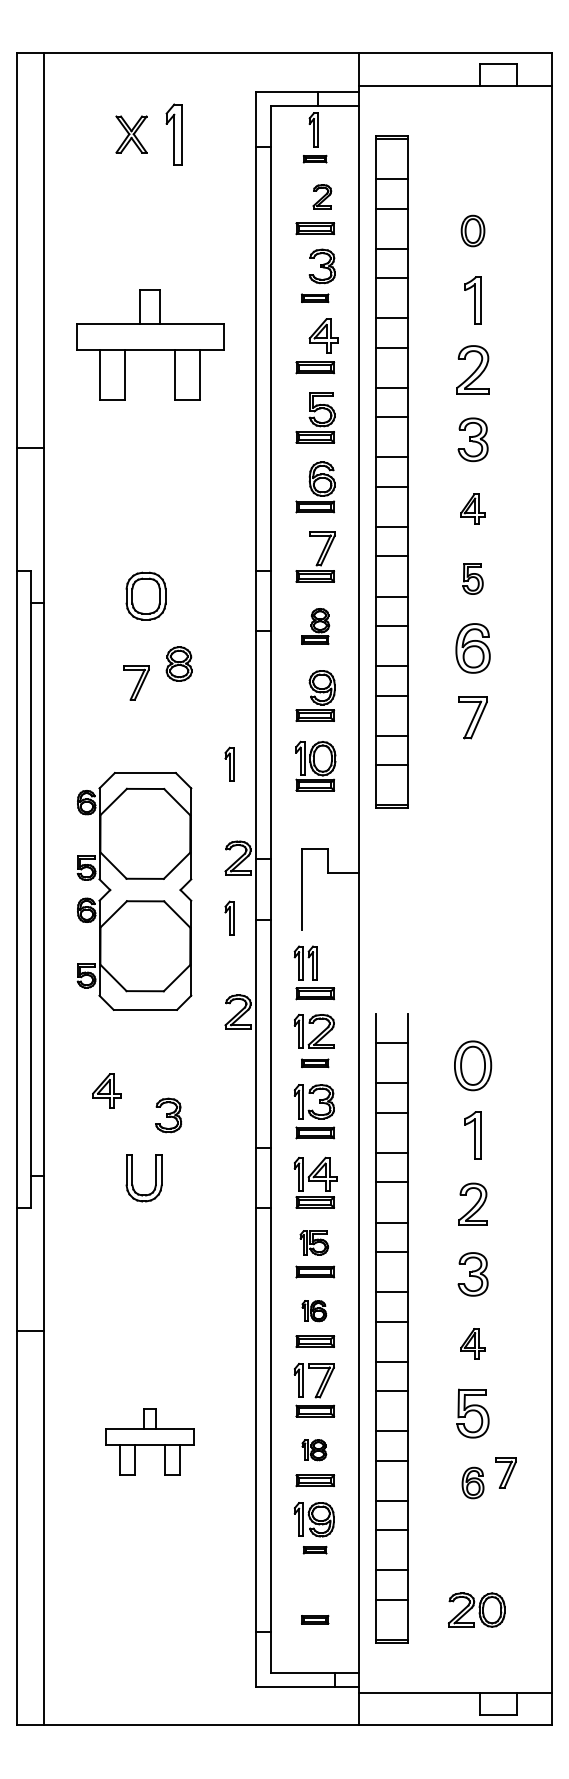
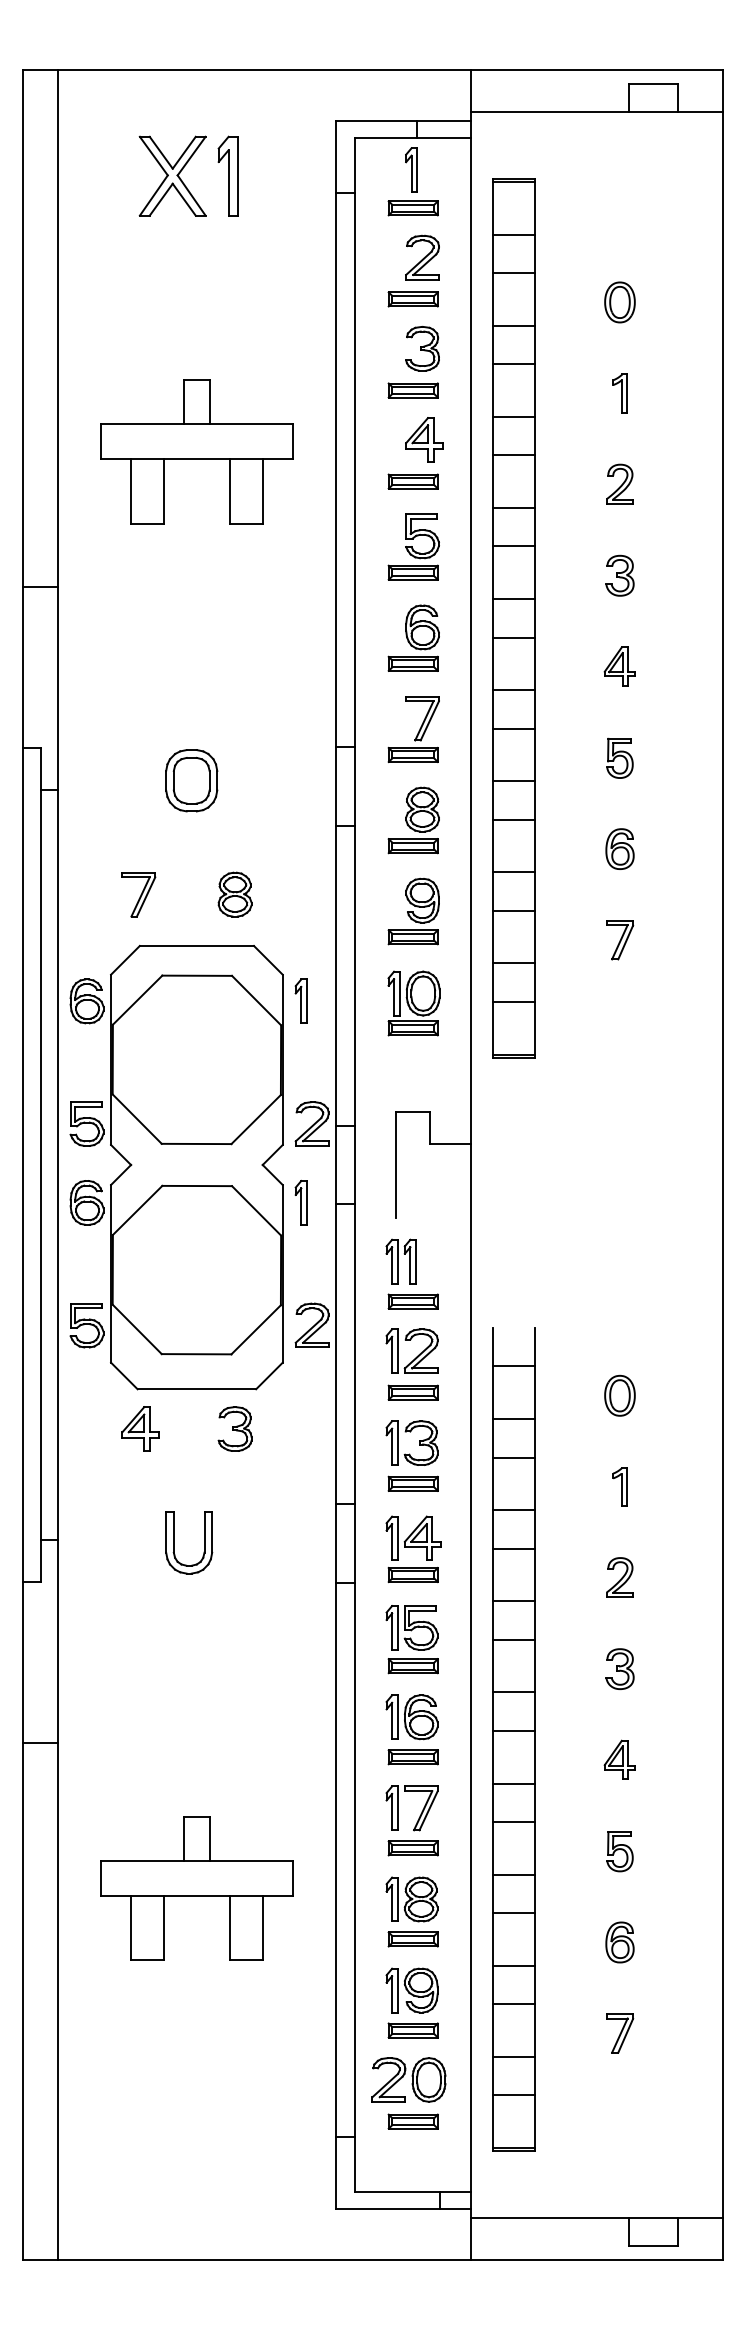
part: (131, 134) -> (172, 175), size x1.67
part: (314, 159) -> (412, 208), size x1.67
part: (322, 196) -> (422, 257), size x1.43
part: (314, 298) -> (412, 390), size x1.43
part: (472, 300) -> (619, 393), size x0.62
part: (472, 369) -> (619, 483), size x0.62
part: (472, 439) -> (619, 575), size x0.71
part: (315, 626) -> (413, 820), size x1.43
part: (472, 647) -> (619, 848), size x0.62
part: (178, 663) -> (234, 894), moved
part: (136, 683) -> (138, 894), moved
part: (473, 718) -> (620, 940), size x0.71
part: (134, 891) -> (176, 1167), size x1.43
part: (314, 1063) -> (412, 1392), size x1.43
part: (472, 1065) -> (619, 1395), size x0.62
part: (168, 1115) -> (234, 1428), moved
part: (472, 1134) -> (619, 1486), size x0.62
part: (472, 1204) -> (619, 1577), size x0.71
part: (313, 1242) -> (411, 1627), size x1.43
part: (472, 1273) -> (619, 1668), size x0.71
part: (313, 1311) -> (411, 1717), size x1.67
part: (472, 1413) -> (619, 1851), size x0.62
part: (149, 1441) -> (196, 1888), size x1.67
part: (313, 1450) -> (411, 1899), size x1.67
part: (506, 1473) -> (620, 2033), moved
part: (314, 1550) -> (412, 2030), size x1.67
part: (476, 1609) -> (408, 2079), moved
part: (314, 1619) -> (412, 2121), size x1.43

